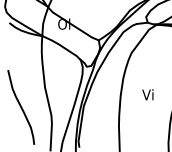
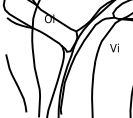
text: (147, 94) -> (114, 47), moved

